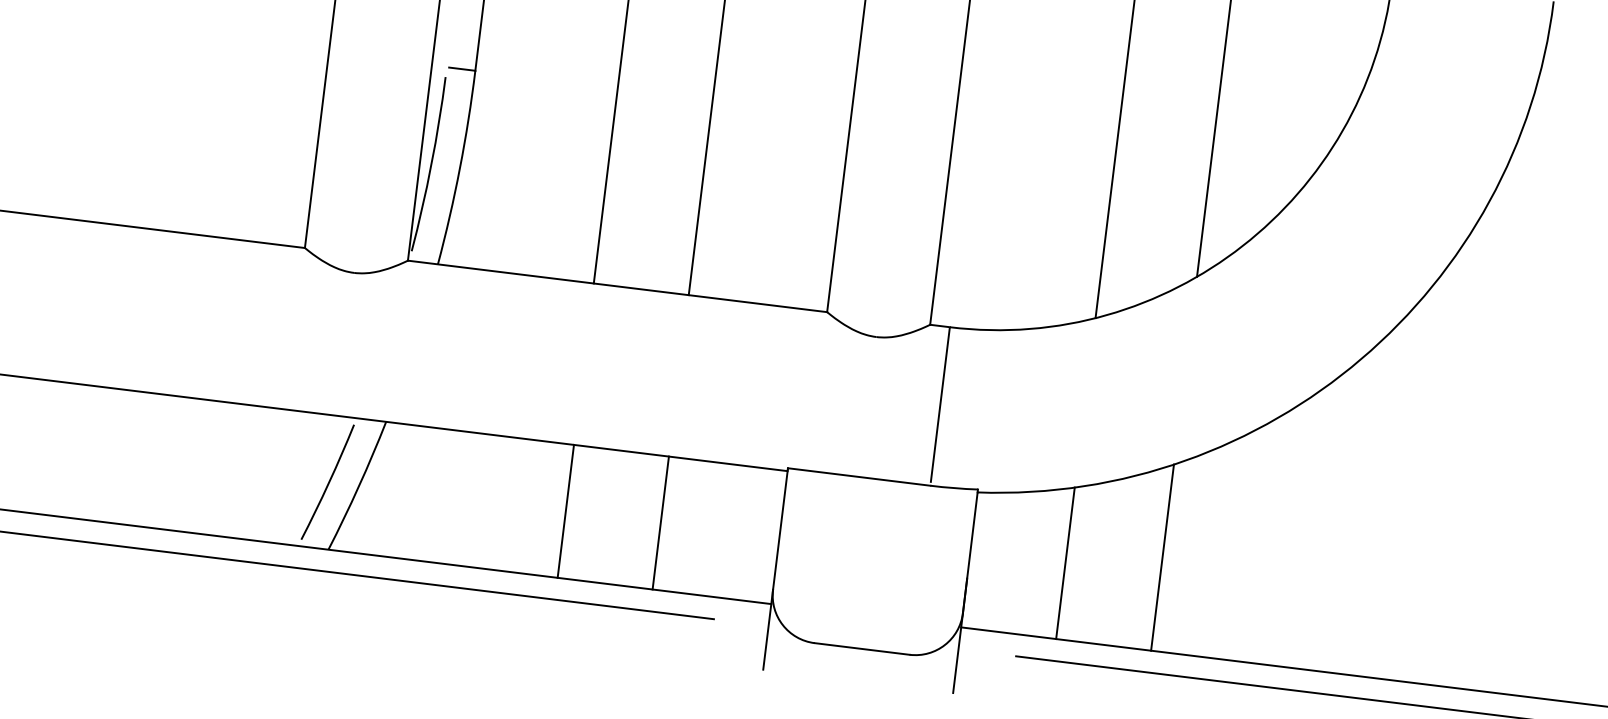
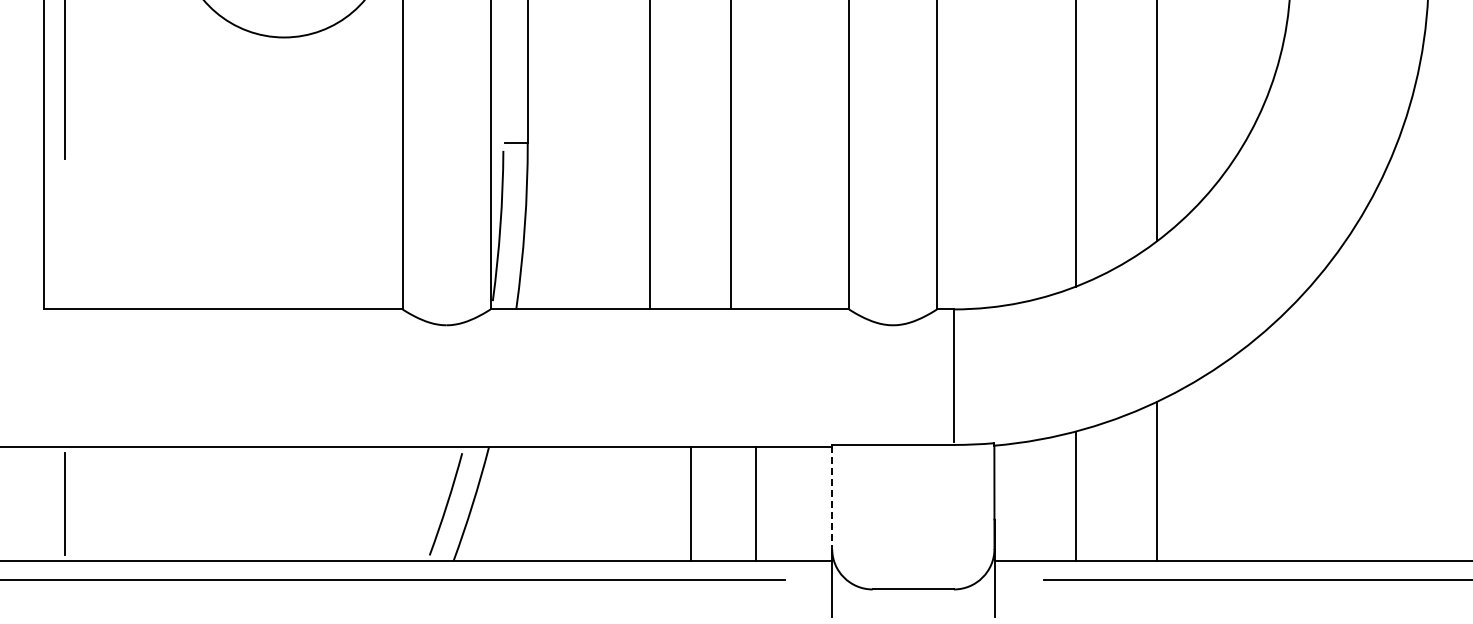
line: (565, 511) -> (690, 504), moved
line: (660, 523) -> (755, 504), moved
line: (780, 529) -> (832, 497), solid -> dashed

